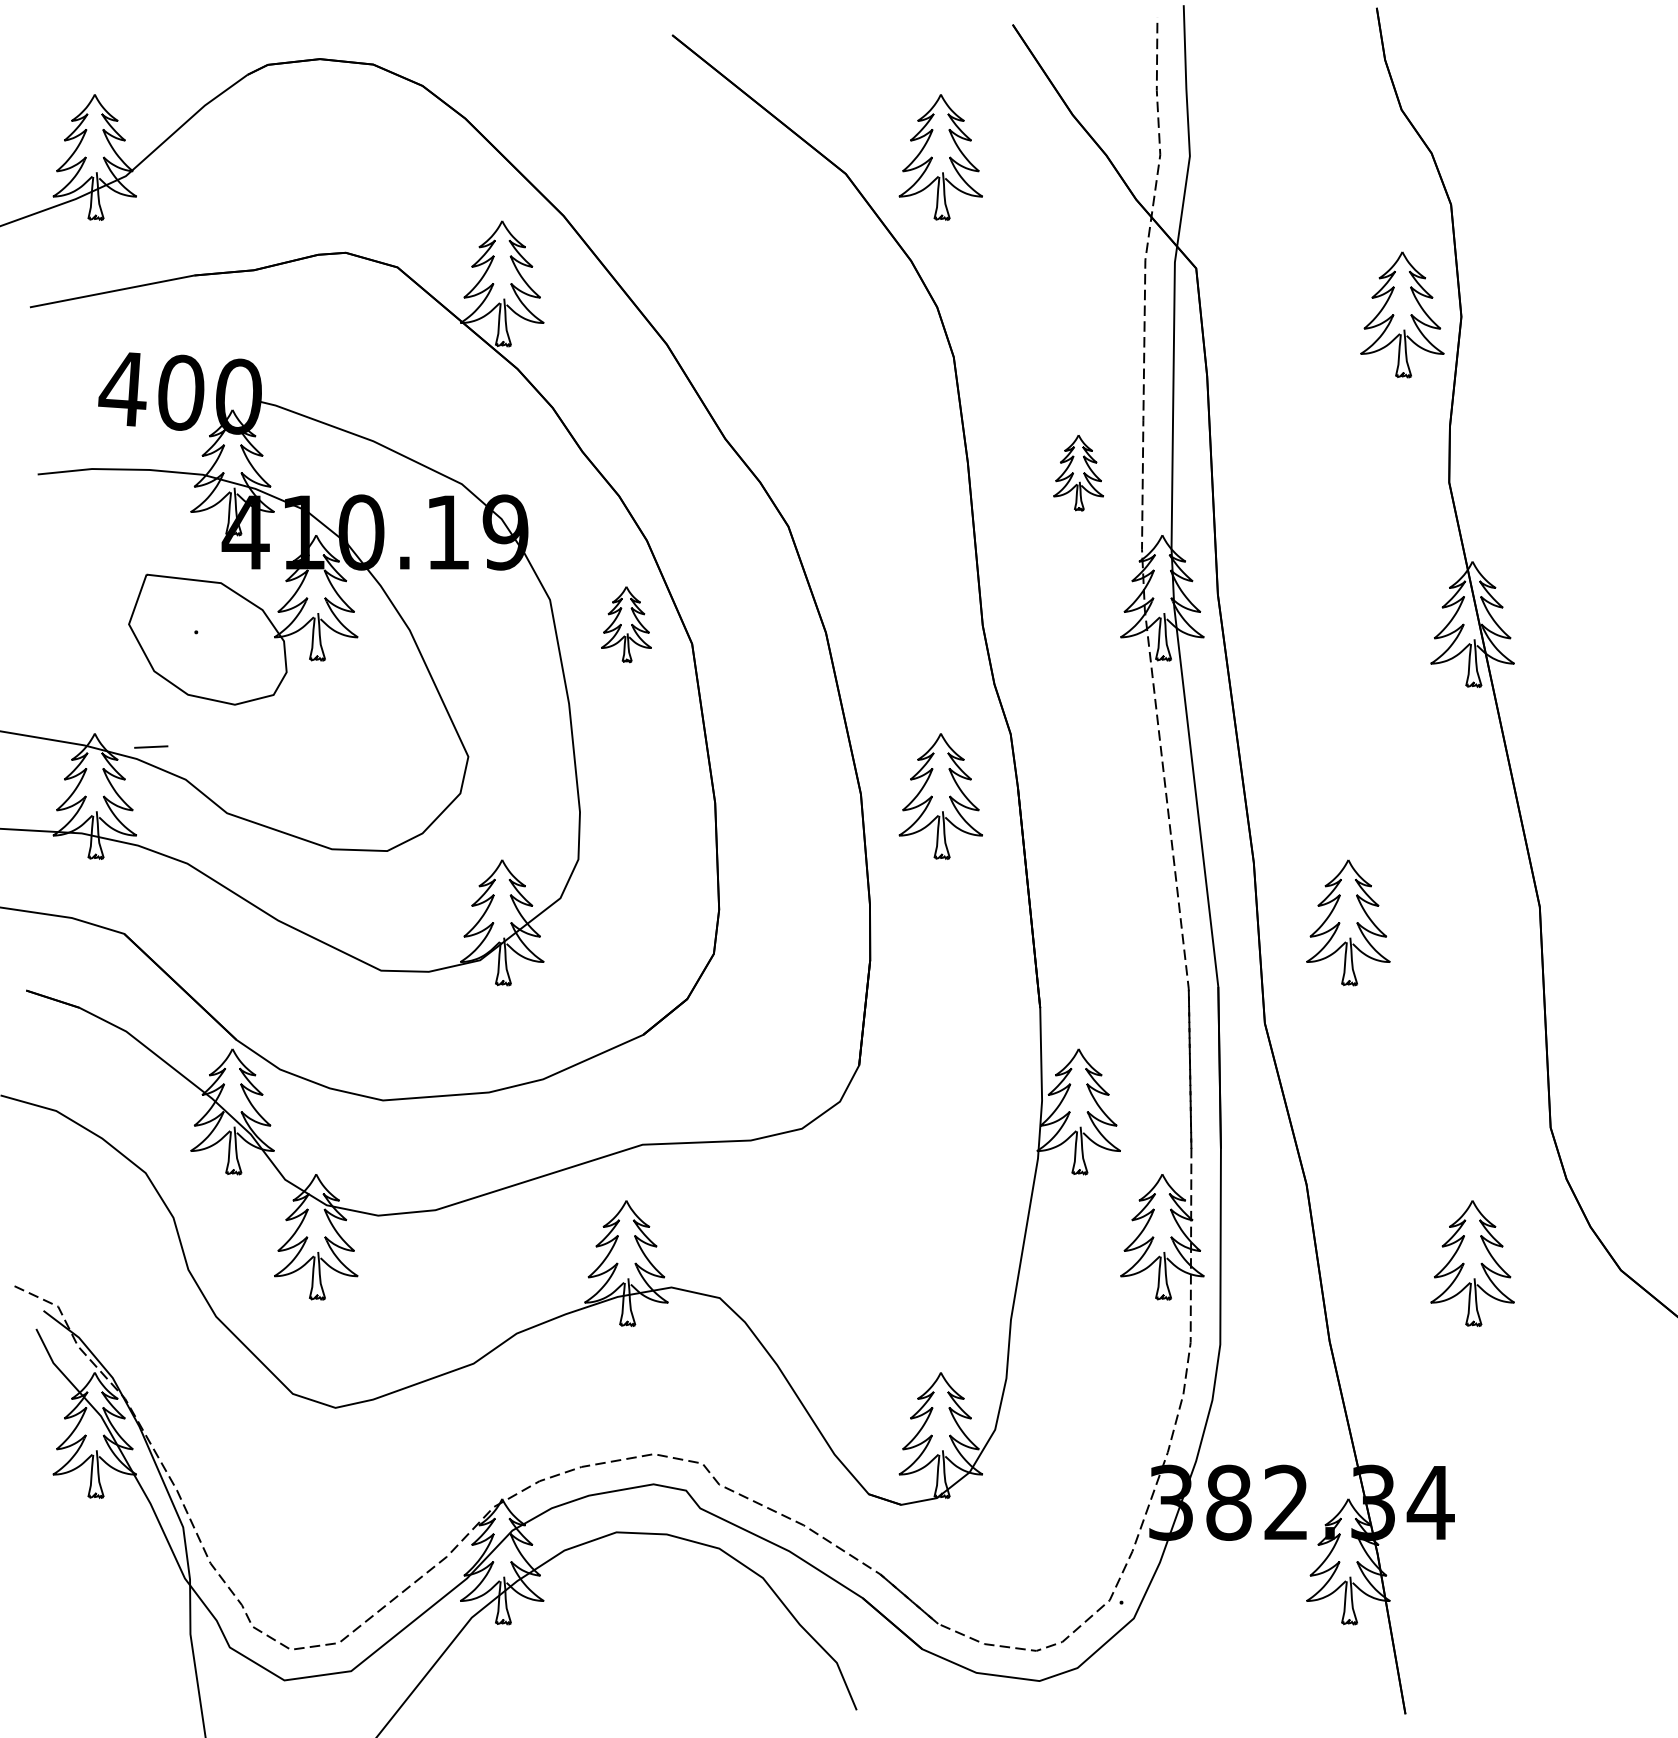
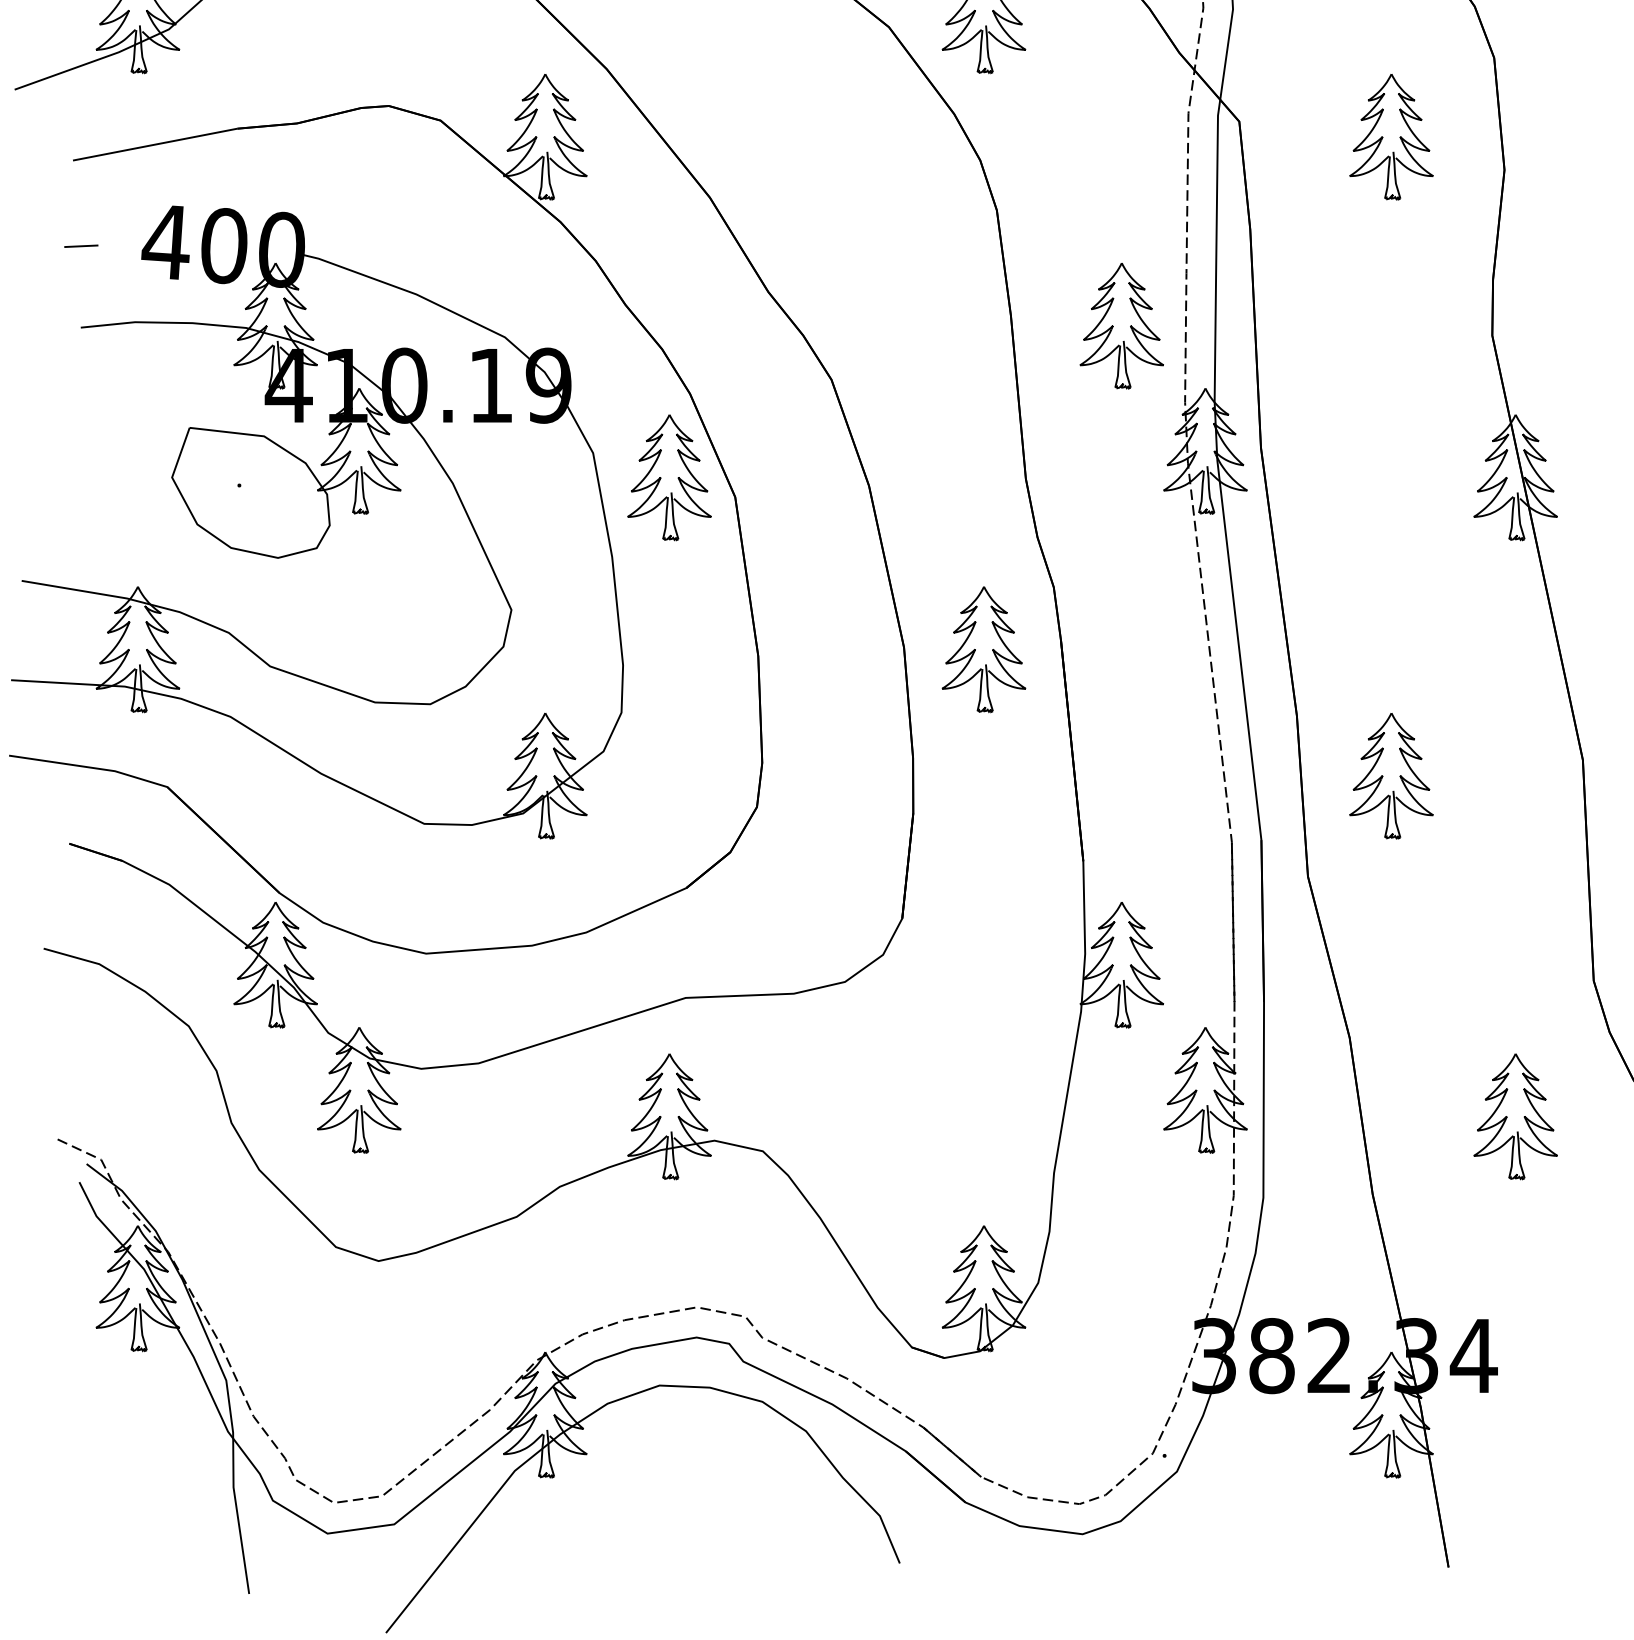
part: (1402, 314) -> (1391, 136), moved
part: (1078, 472) -> (1121, 325), size x1.67
part: (626, 624) -> (669, 477), size x1.67
line: (151, 746) -> (81, 245), moved

